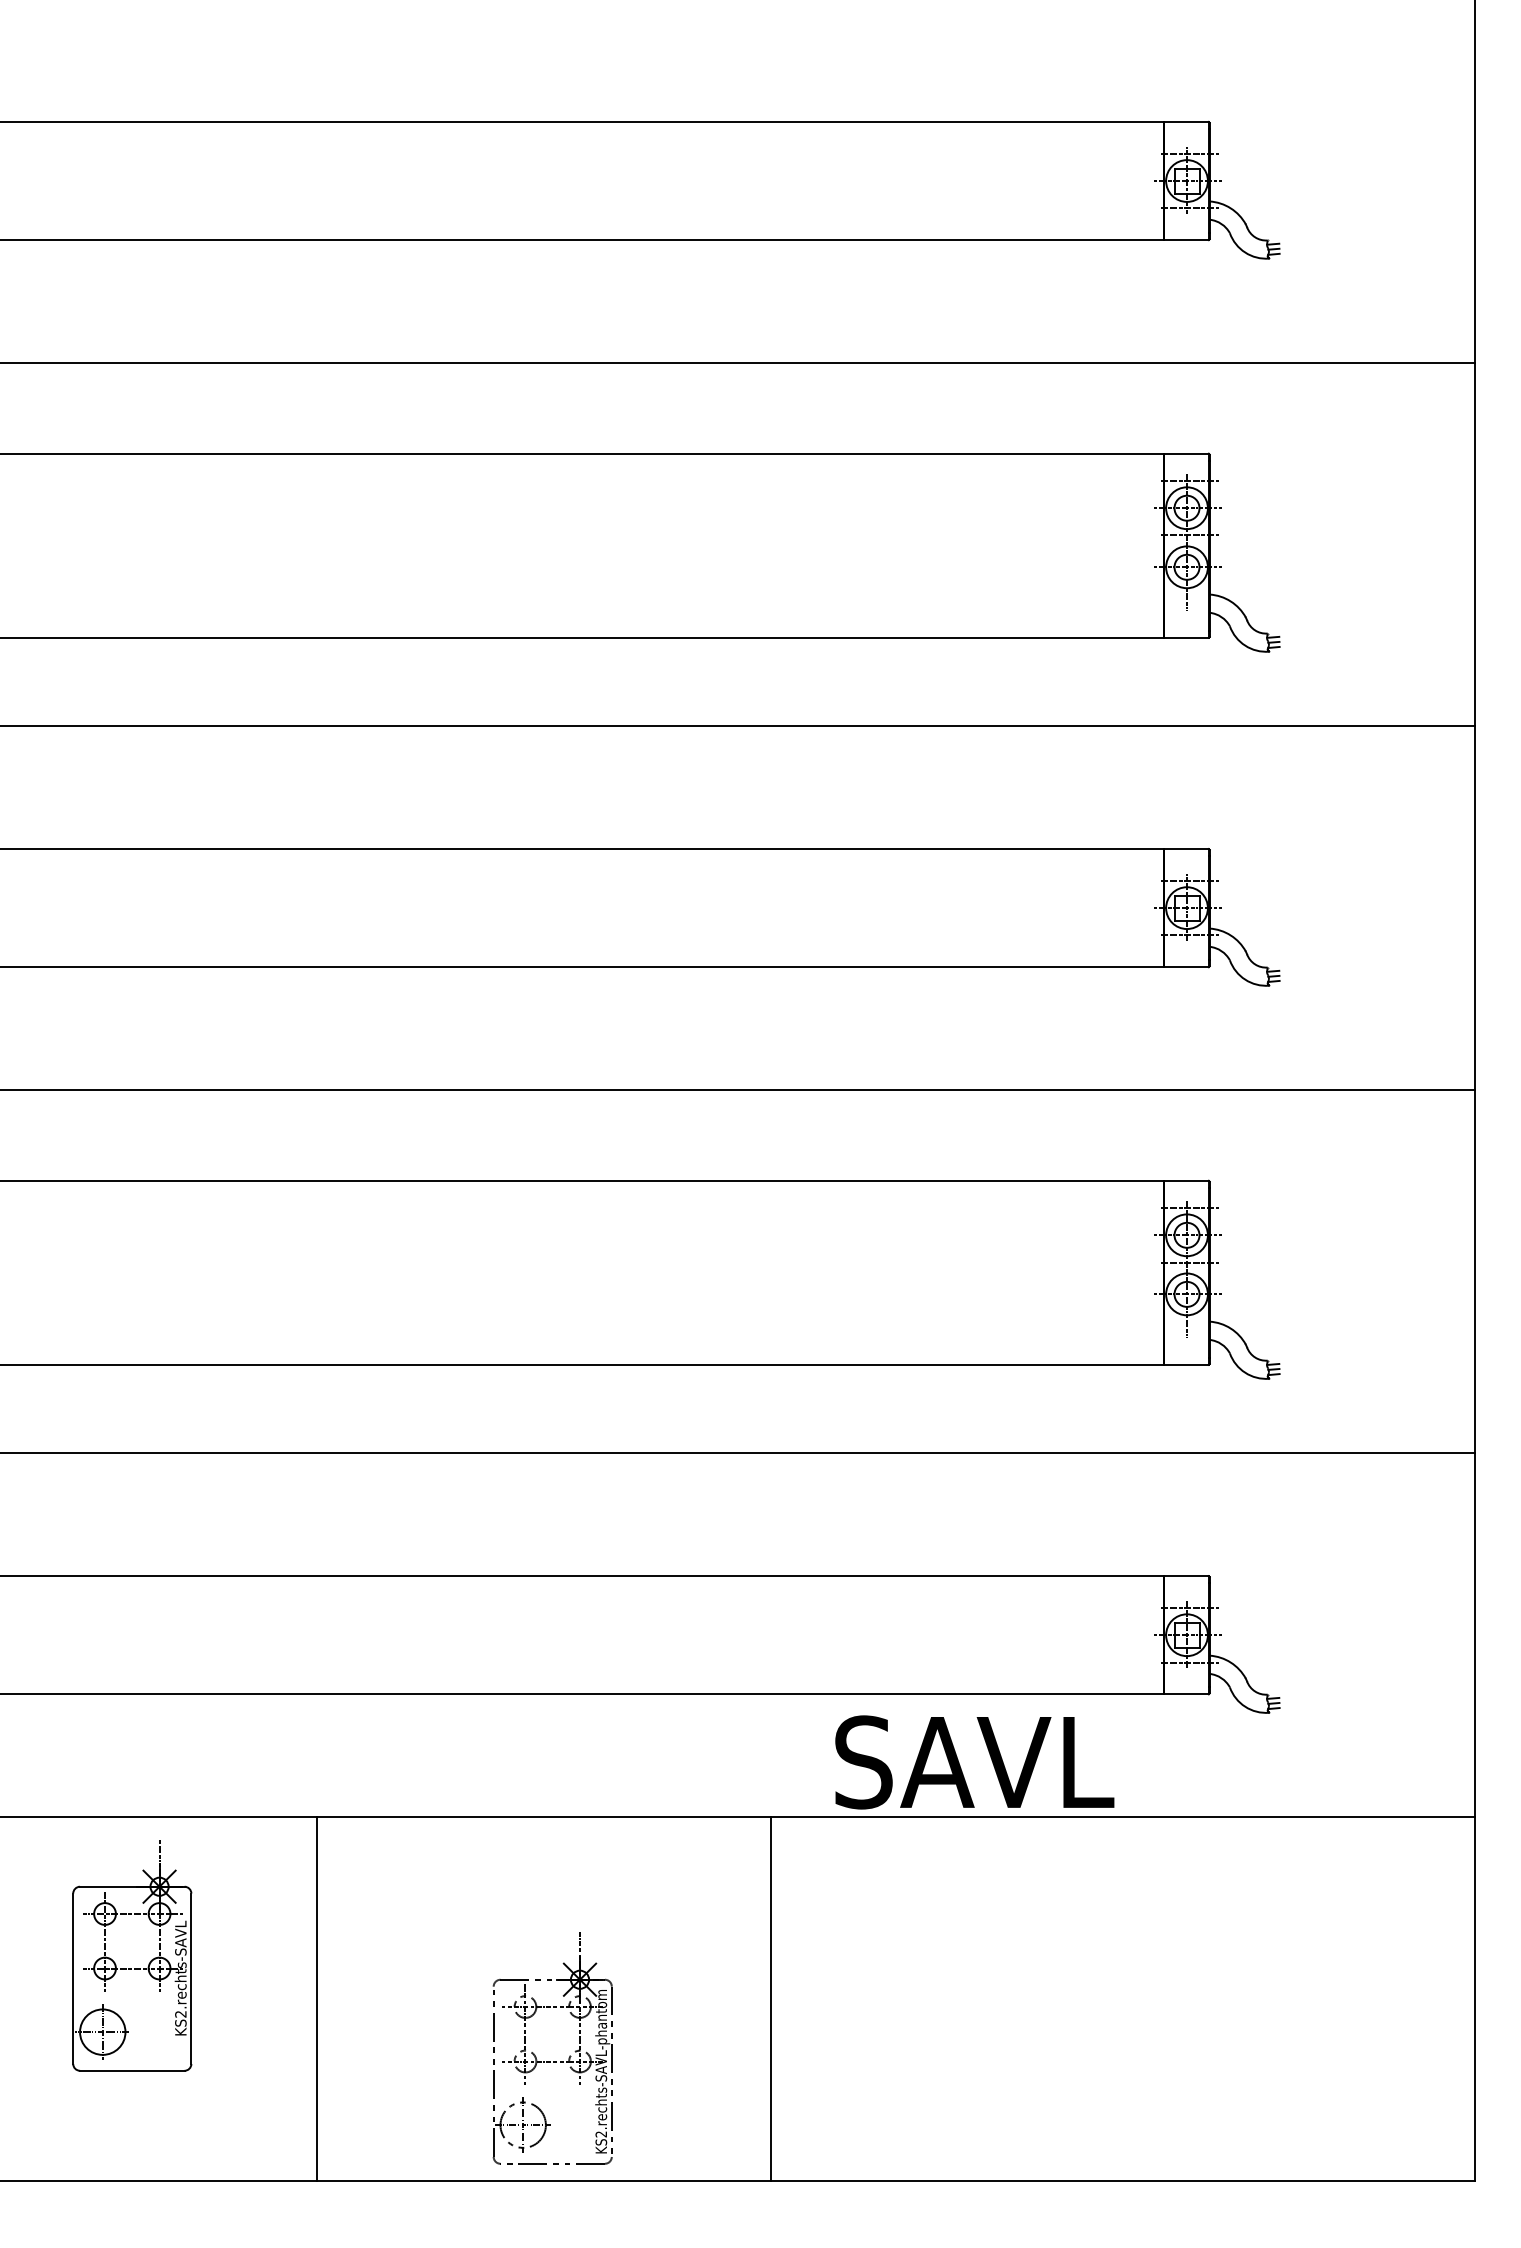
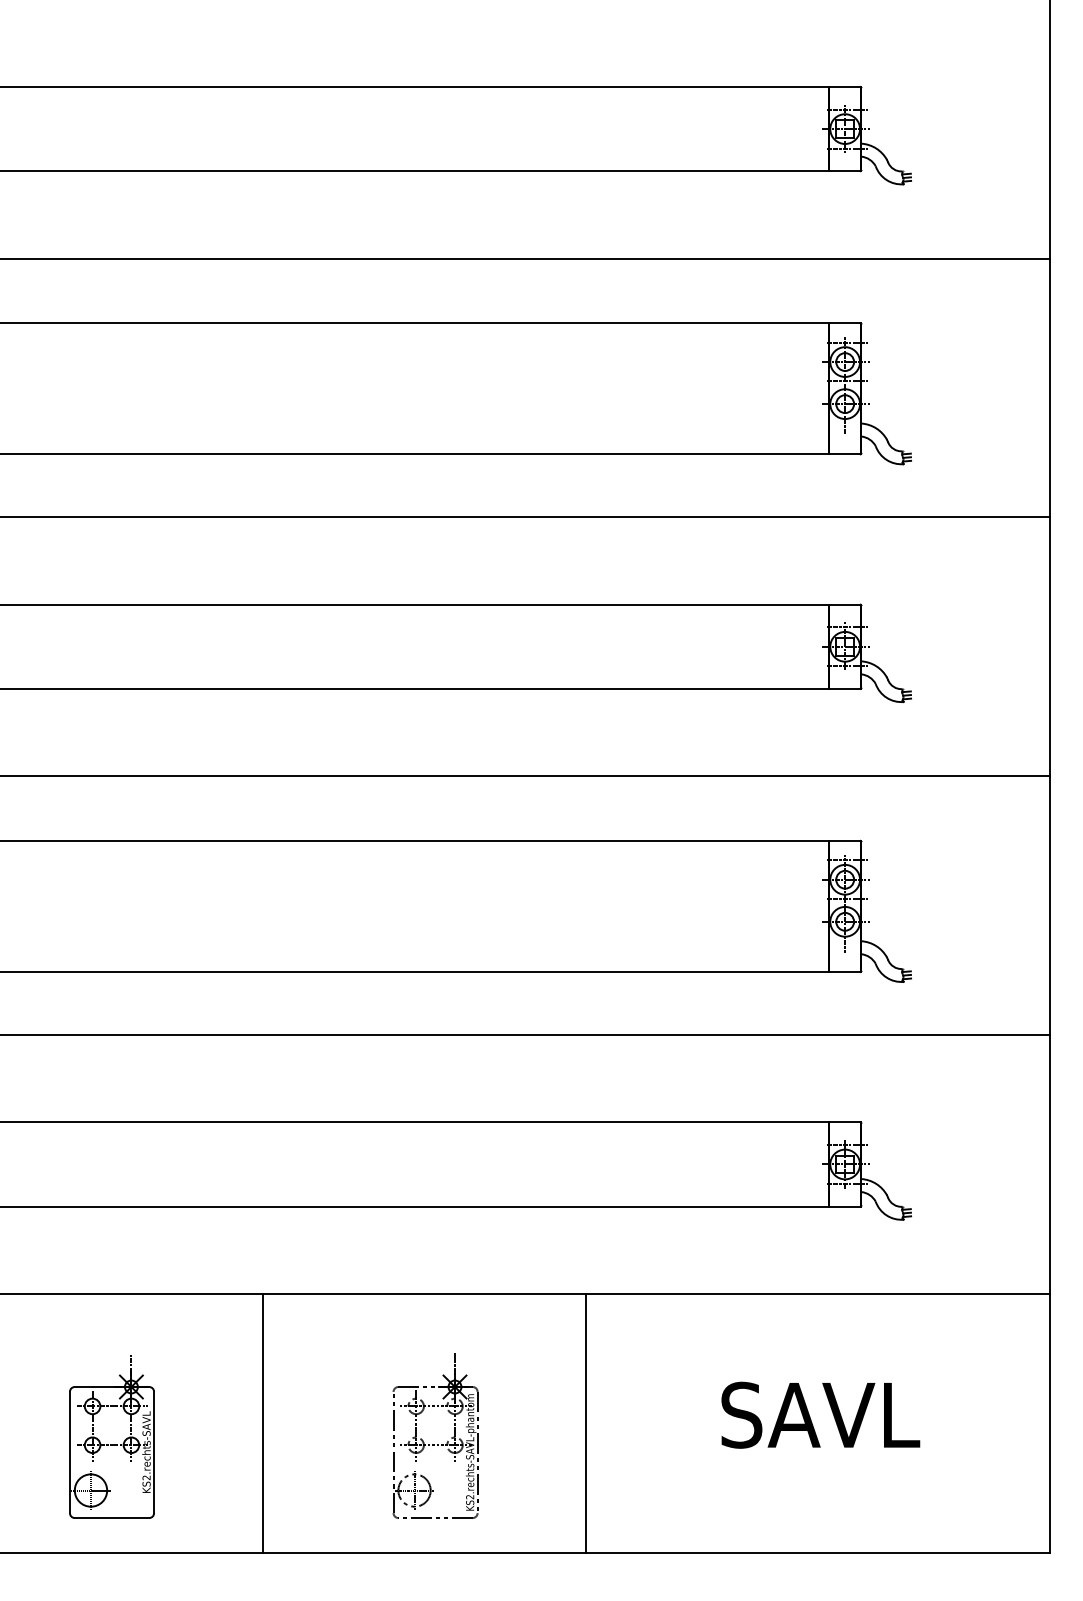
text: (974, 1762) -> (820, 1415), moved
part: (132, 1955) -> (112, 1435), moved
line: (317, 1998) -> (263, 1423), moved
line: (771, 1998) -> (586, 1423), moved
part: (553, 2061) -> (436, 1445), moved

